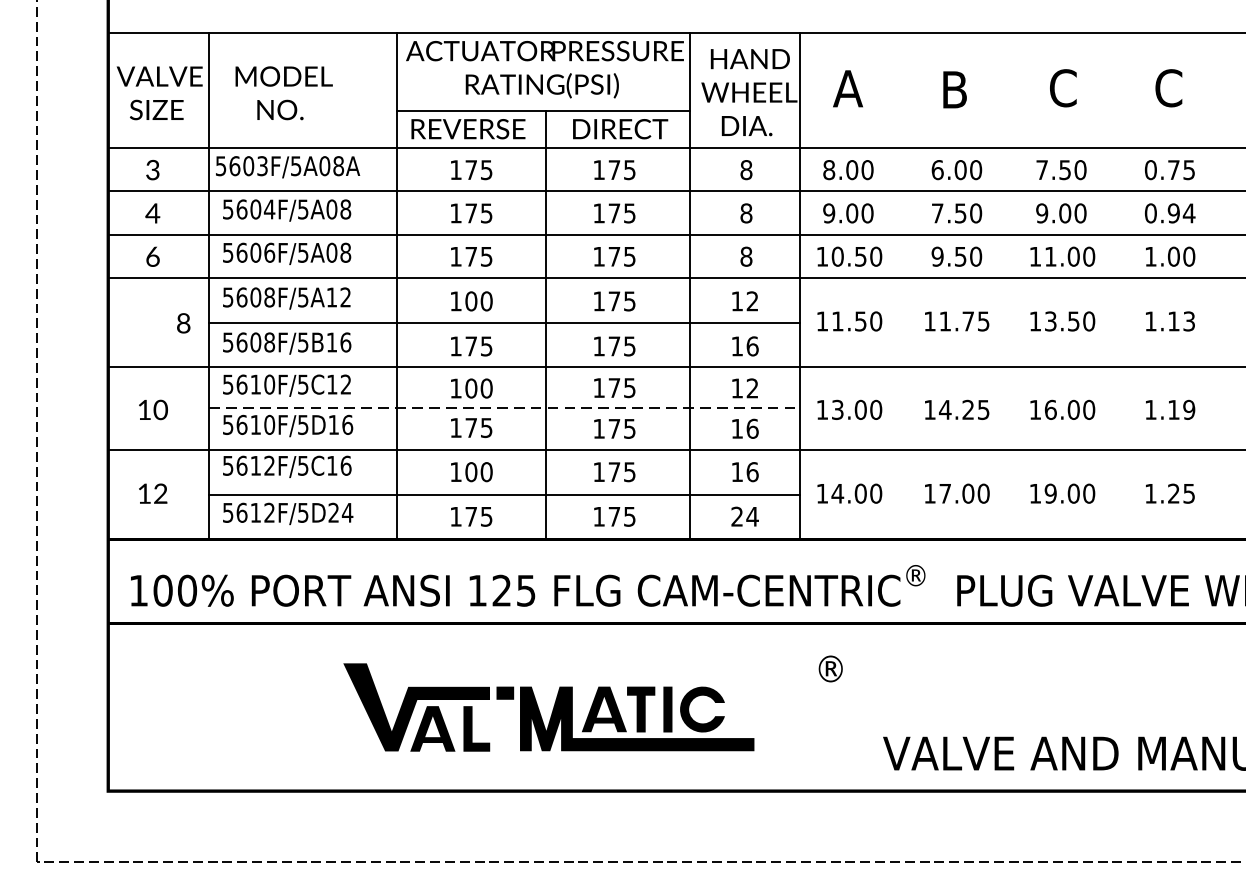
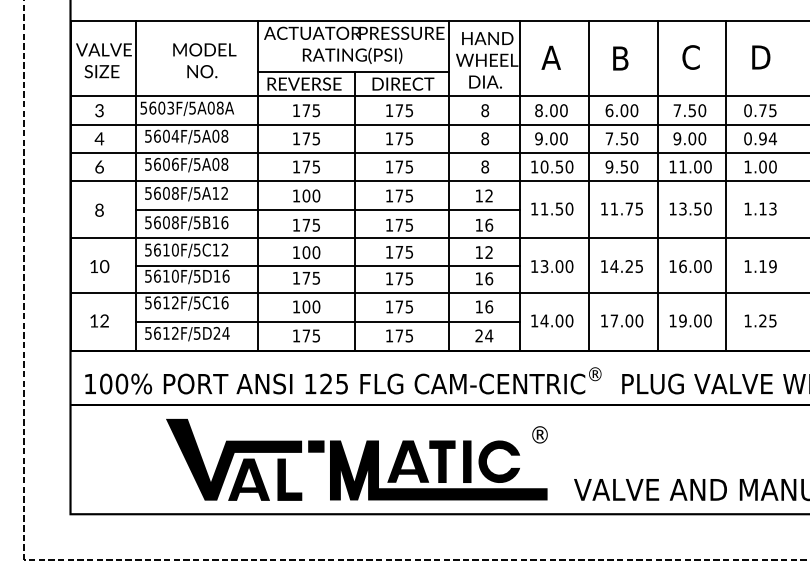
text: (1170, 88) -> (760, 57), C -> D
text: (283, 92) -> (204, 60), moved
line: (905, 285) -> (588, 185), added
line: (1011, 285) -> (657, 185), added
line: (1117, 285) -> (726, 185), added
text: (183, 322) -> (99, 209), moved
line: (505, 408) -> (328, 265), dashed -> solid
part: (548, 706) -> (356, 459), size x1.43

